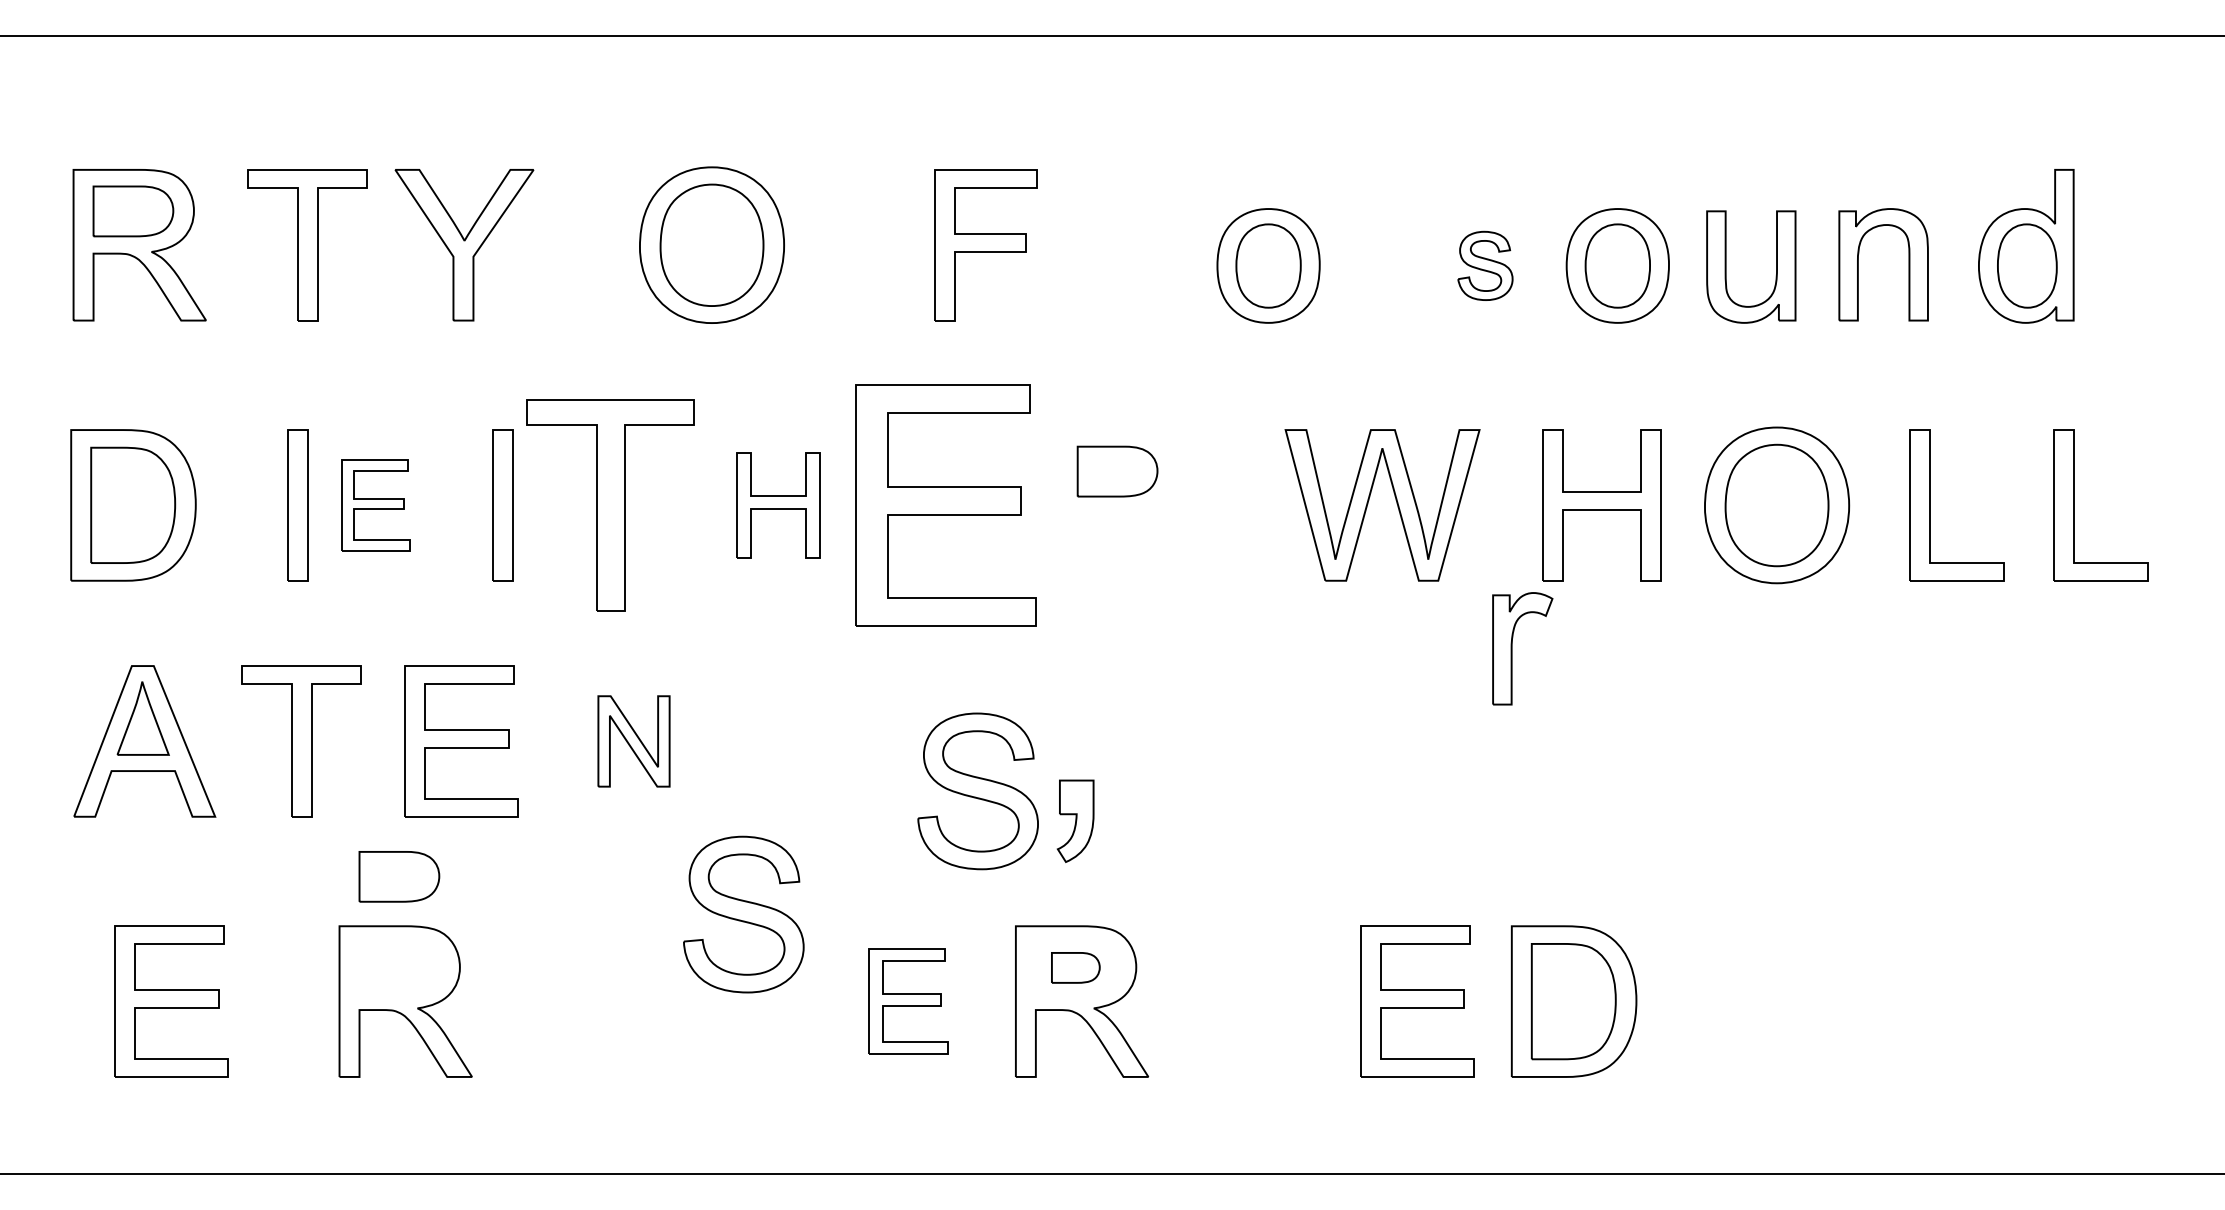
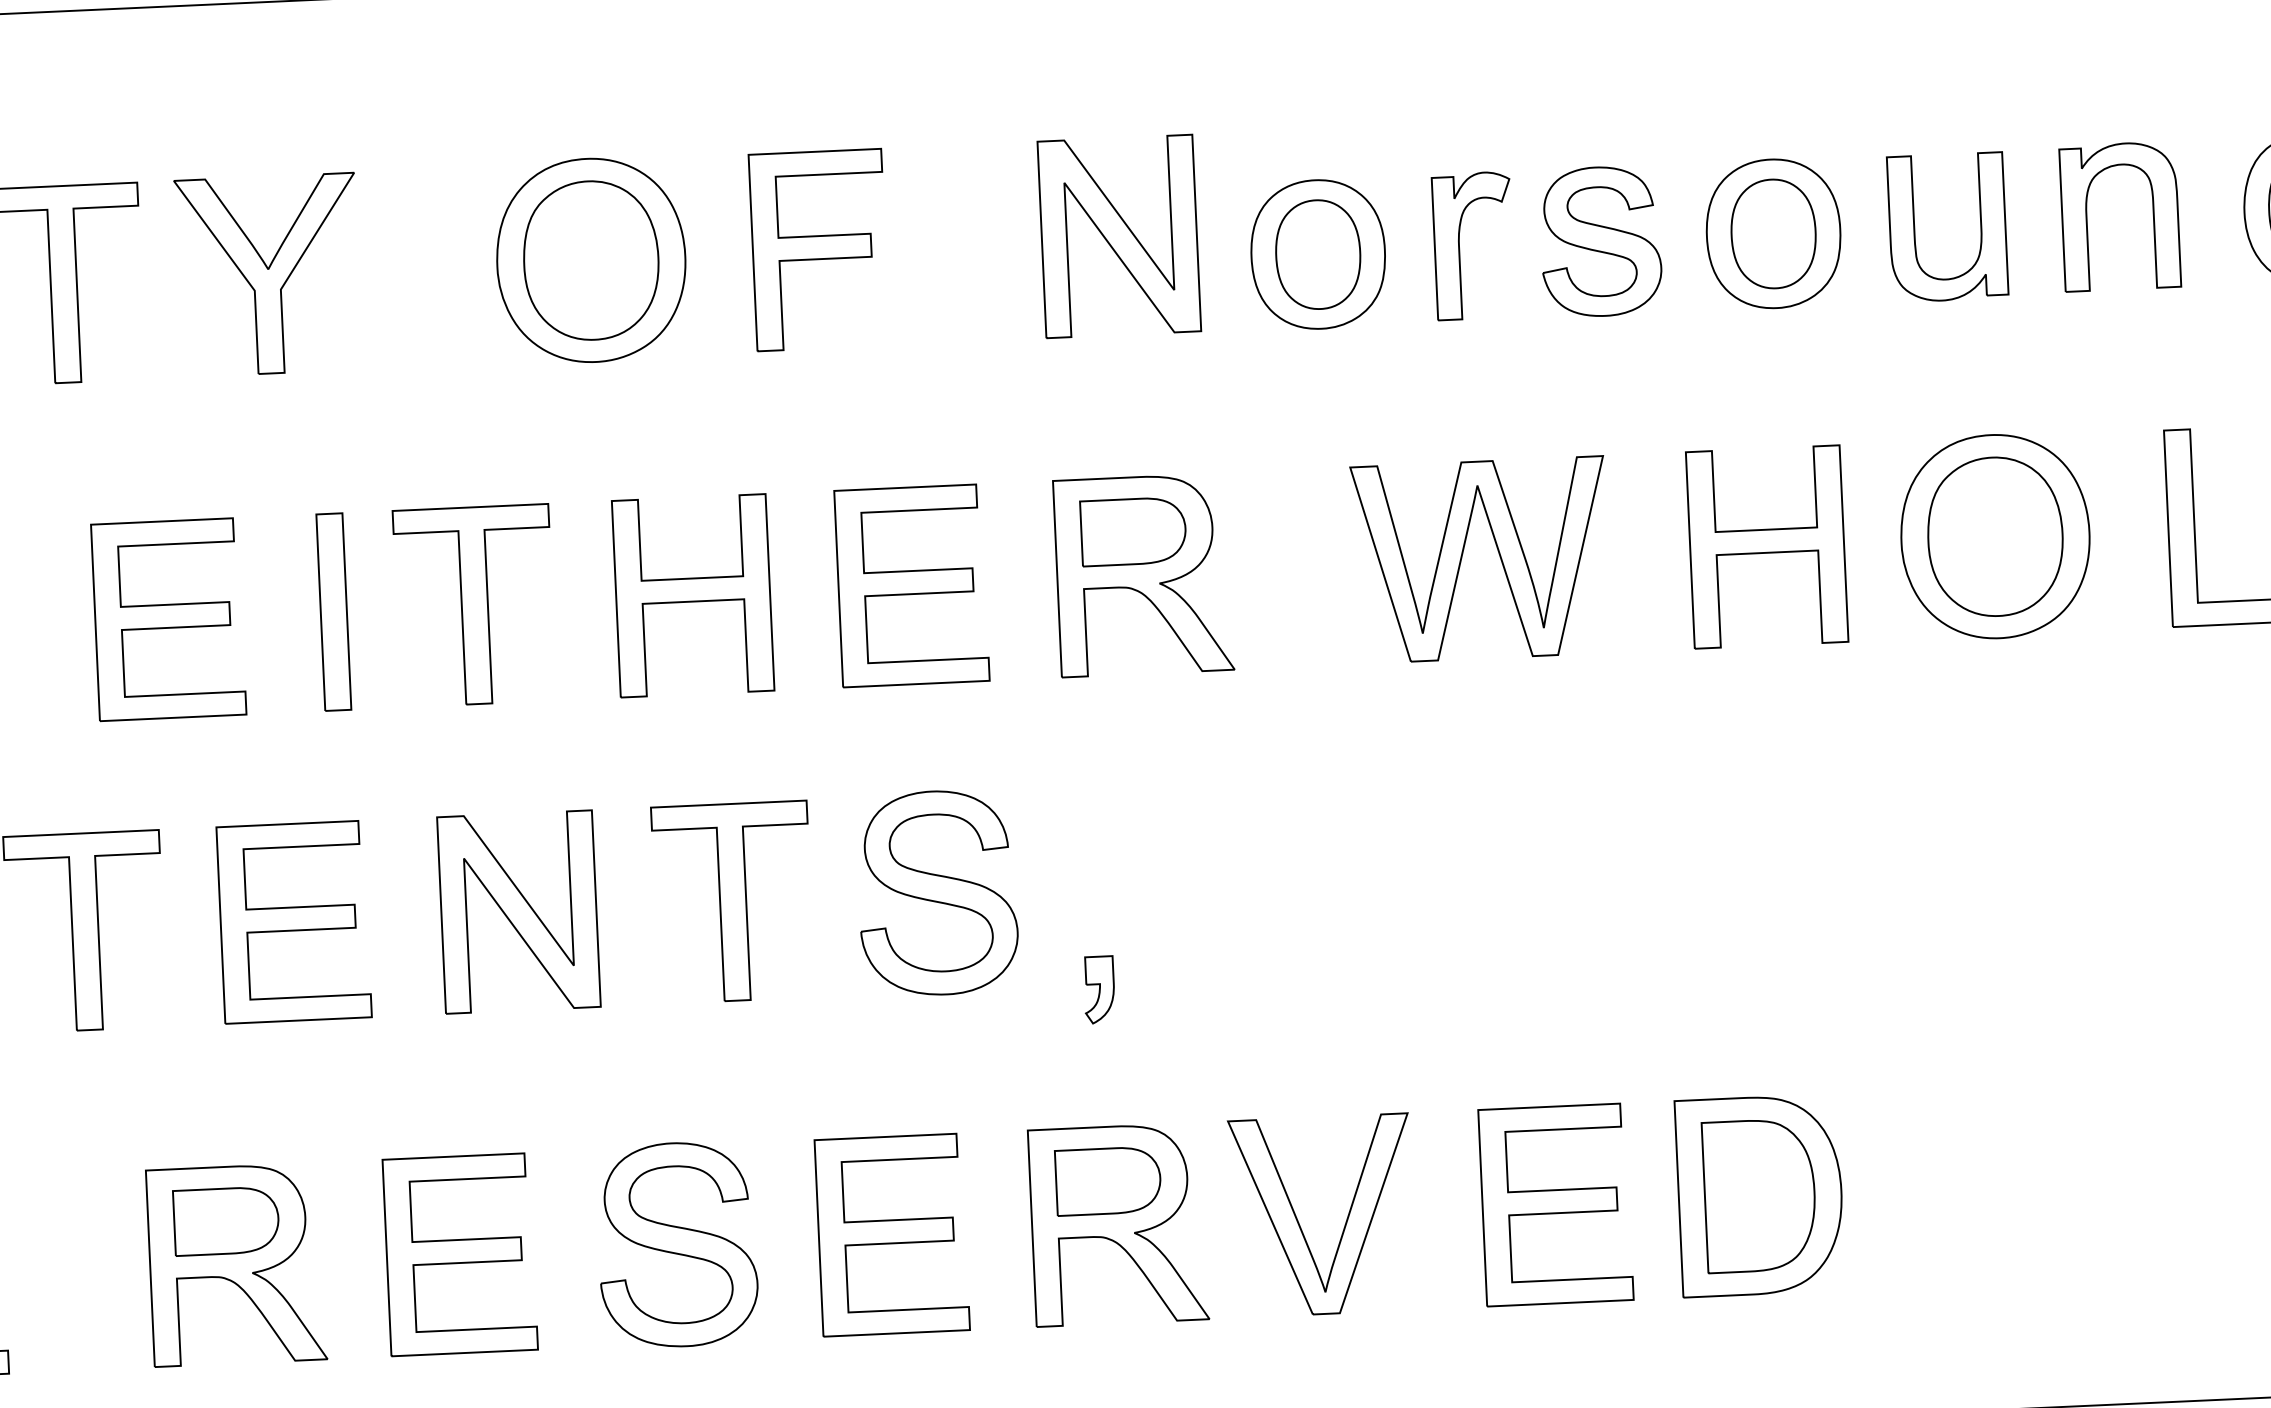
part: (985, 245) -> (818, 250), moved
part: (1116, 245) -> (1118, 236), added
part: (1485, 265) -> (1601, 241), size x1.67
part: (297, 505) -> (66, 624), removed
part: (375, 505) -> (167, 619), size x1.67
part: (610, 505) -> (474, 605), size x0.71
part: (777, 505) -> (692, 595), size x1.43
part: (945, 505) -> (911, 586), size x0.62
part: (1123, 505) -> (1143, 575), added
part: (1512, 648) -> (1460, 246), moved
part: (633, 741) -> (518, 912), size x1.67
part: (798, 741) -> (733, 902), added
part: (977, 791) -> (936, 893), moved
part: (1075, 820) -> (1099, 989), size x0.62
part: (399, 876) -> (226, 1220), moved
part: (743, 914) -> (677, 1244), moved
part: (1075, 967) -> (1107, 1180), size x1.67
part: (576, 1001) -> (459, 1254), added
part: (908, 1001) -> (892, 1234), size x1.43
part: (1255, 1007) -> (1345, 1222), added

